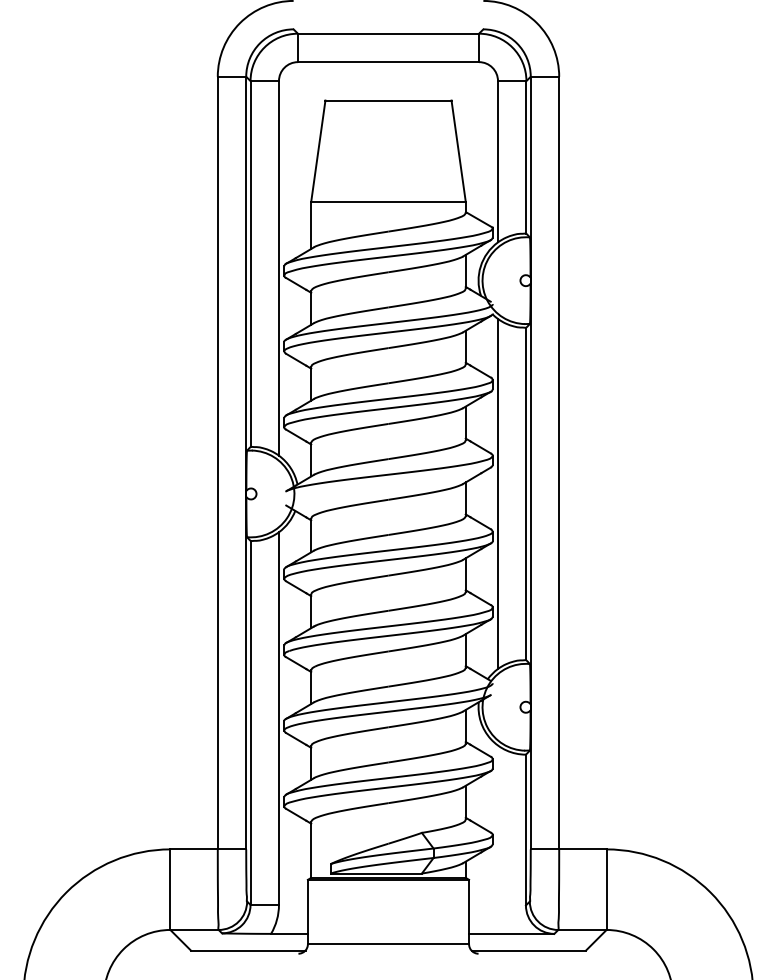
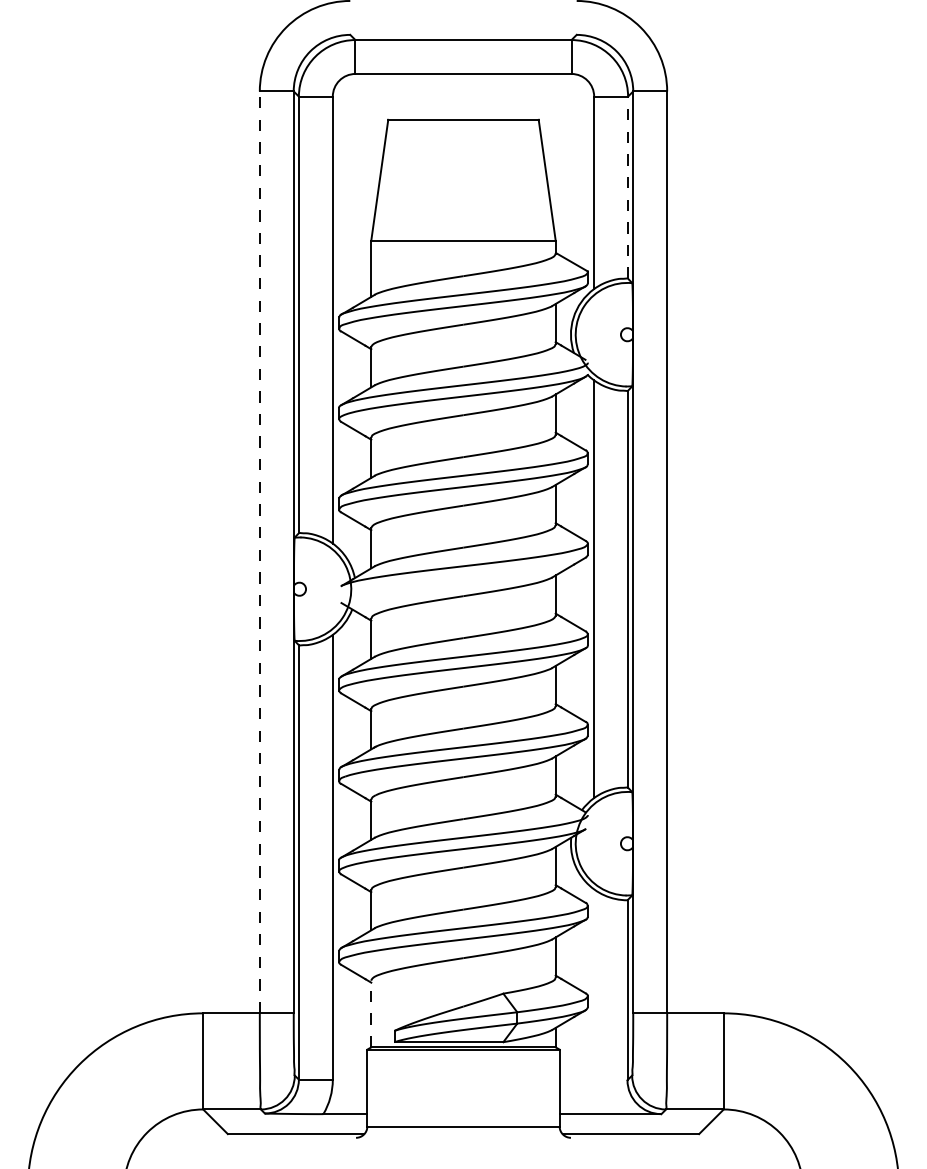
line: (526, 156) -> (628, 186), solid -> dashed
line: (217, 462) -> (259, 551), solid -> dashed
line: (311, 850) -> (371, 1014), solid -> dashed

